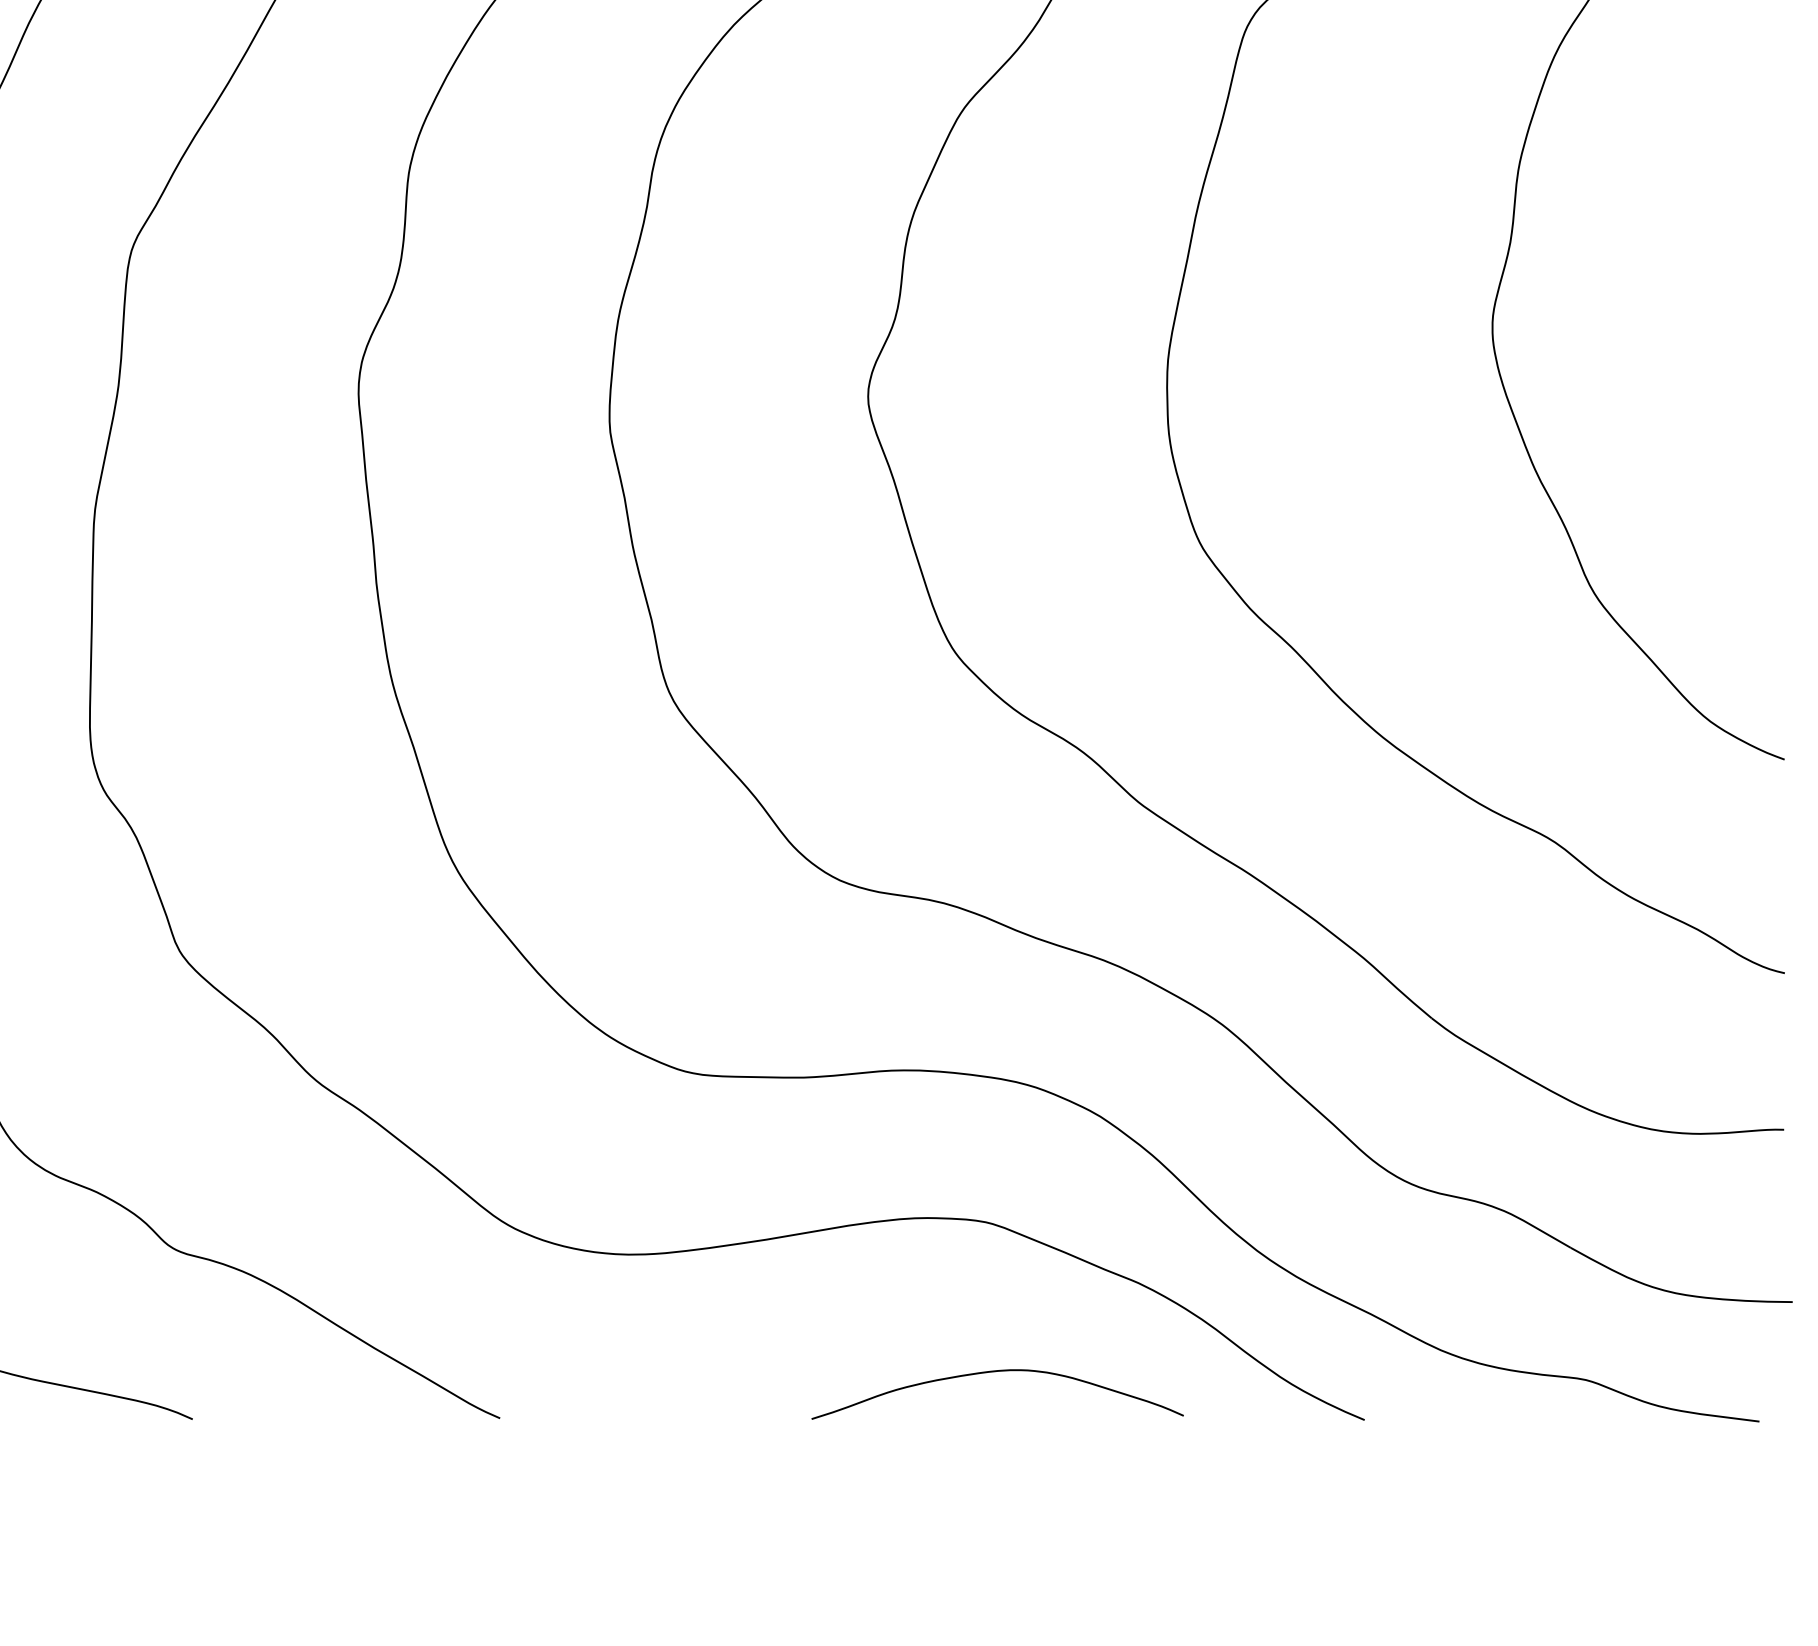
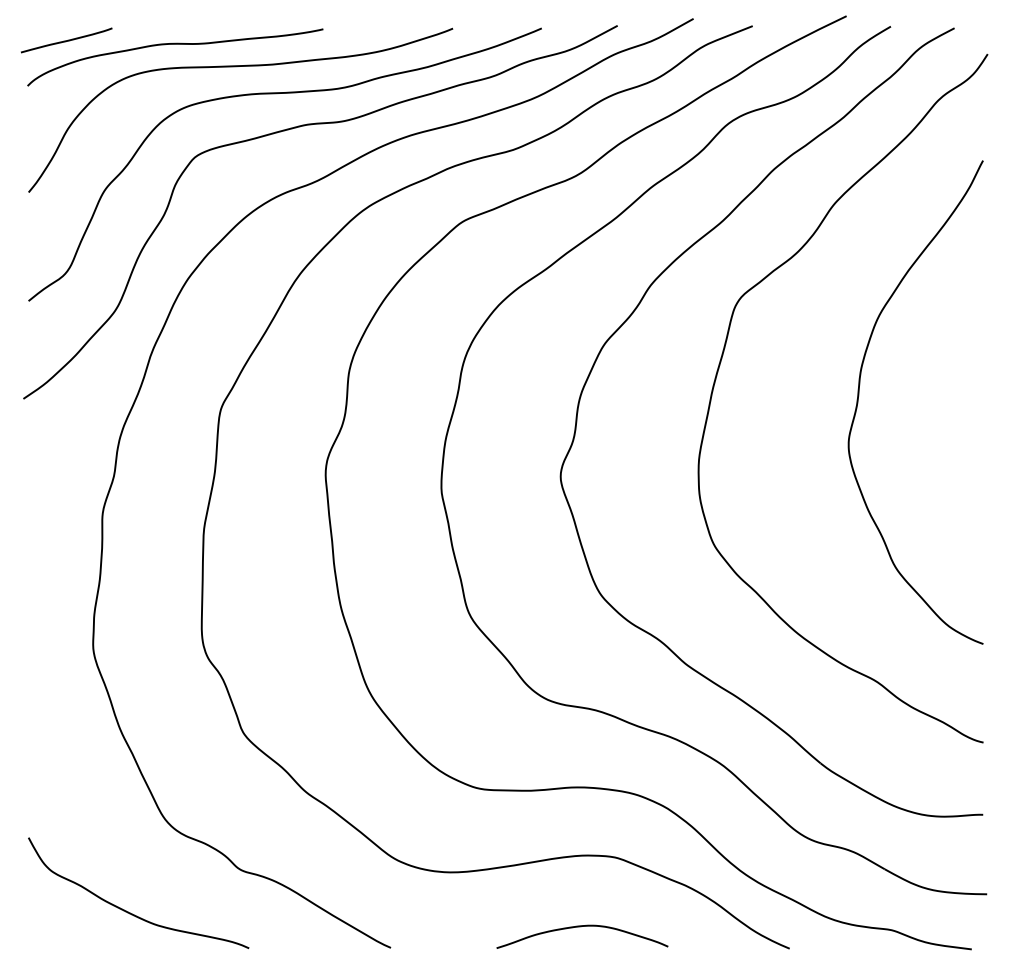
curve: (995, 1374) -> (581, 927), moved

